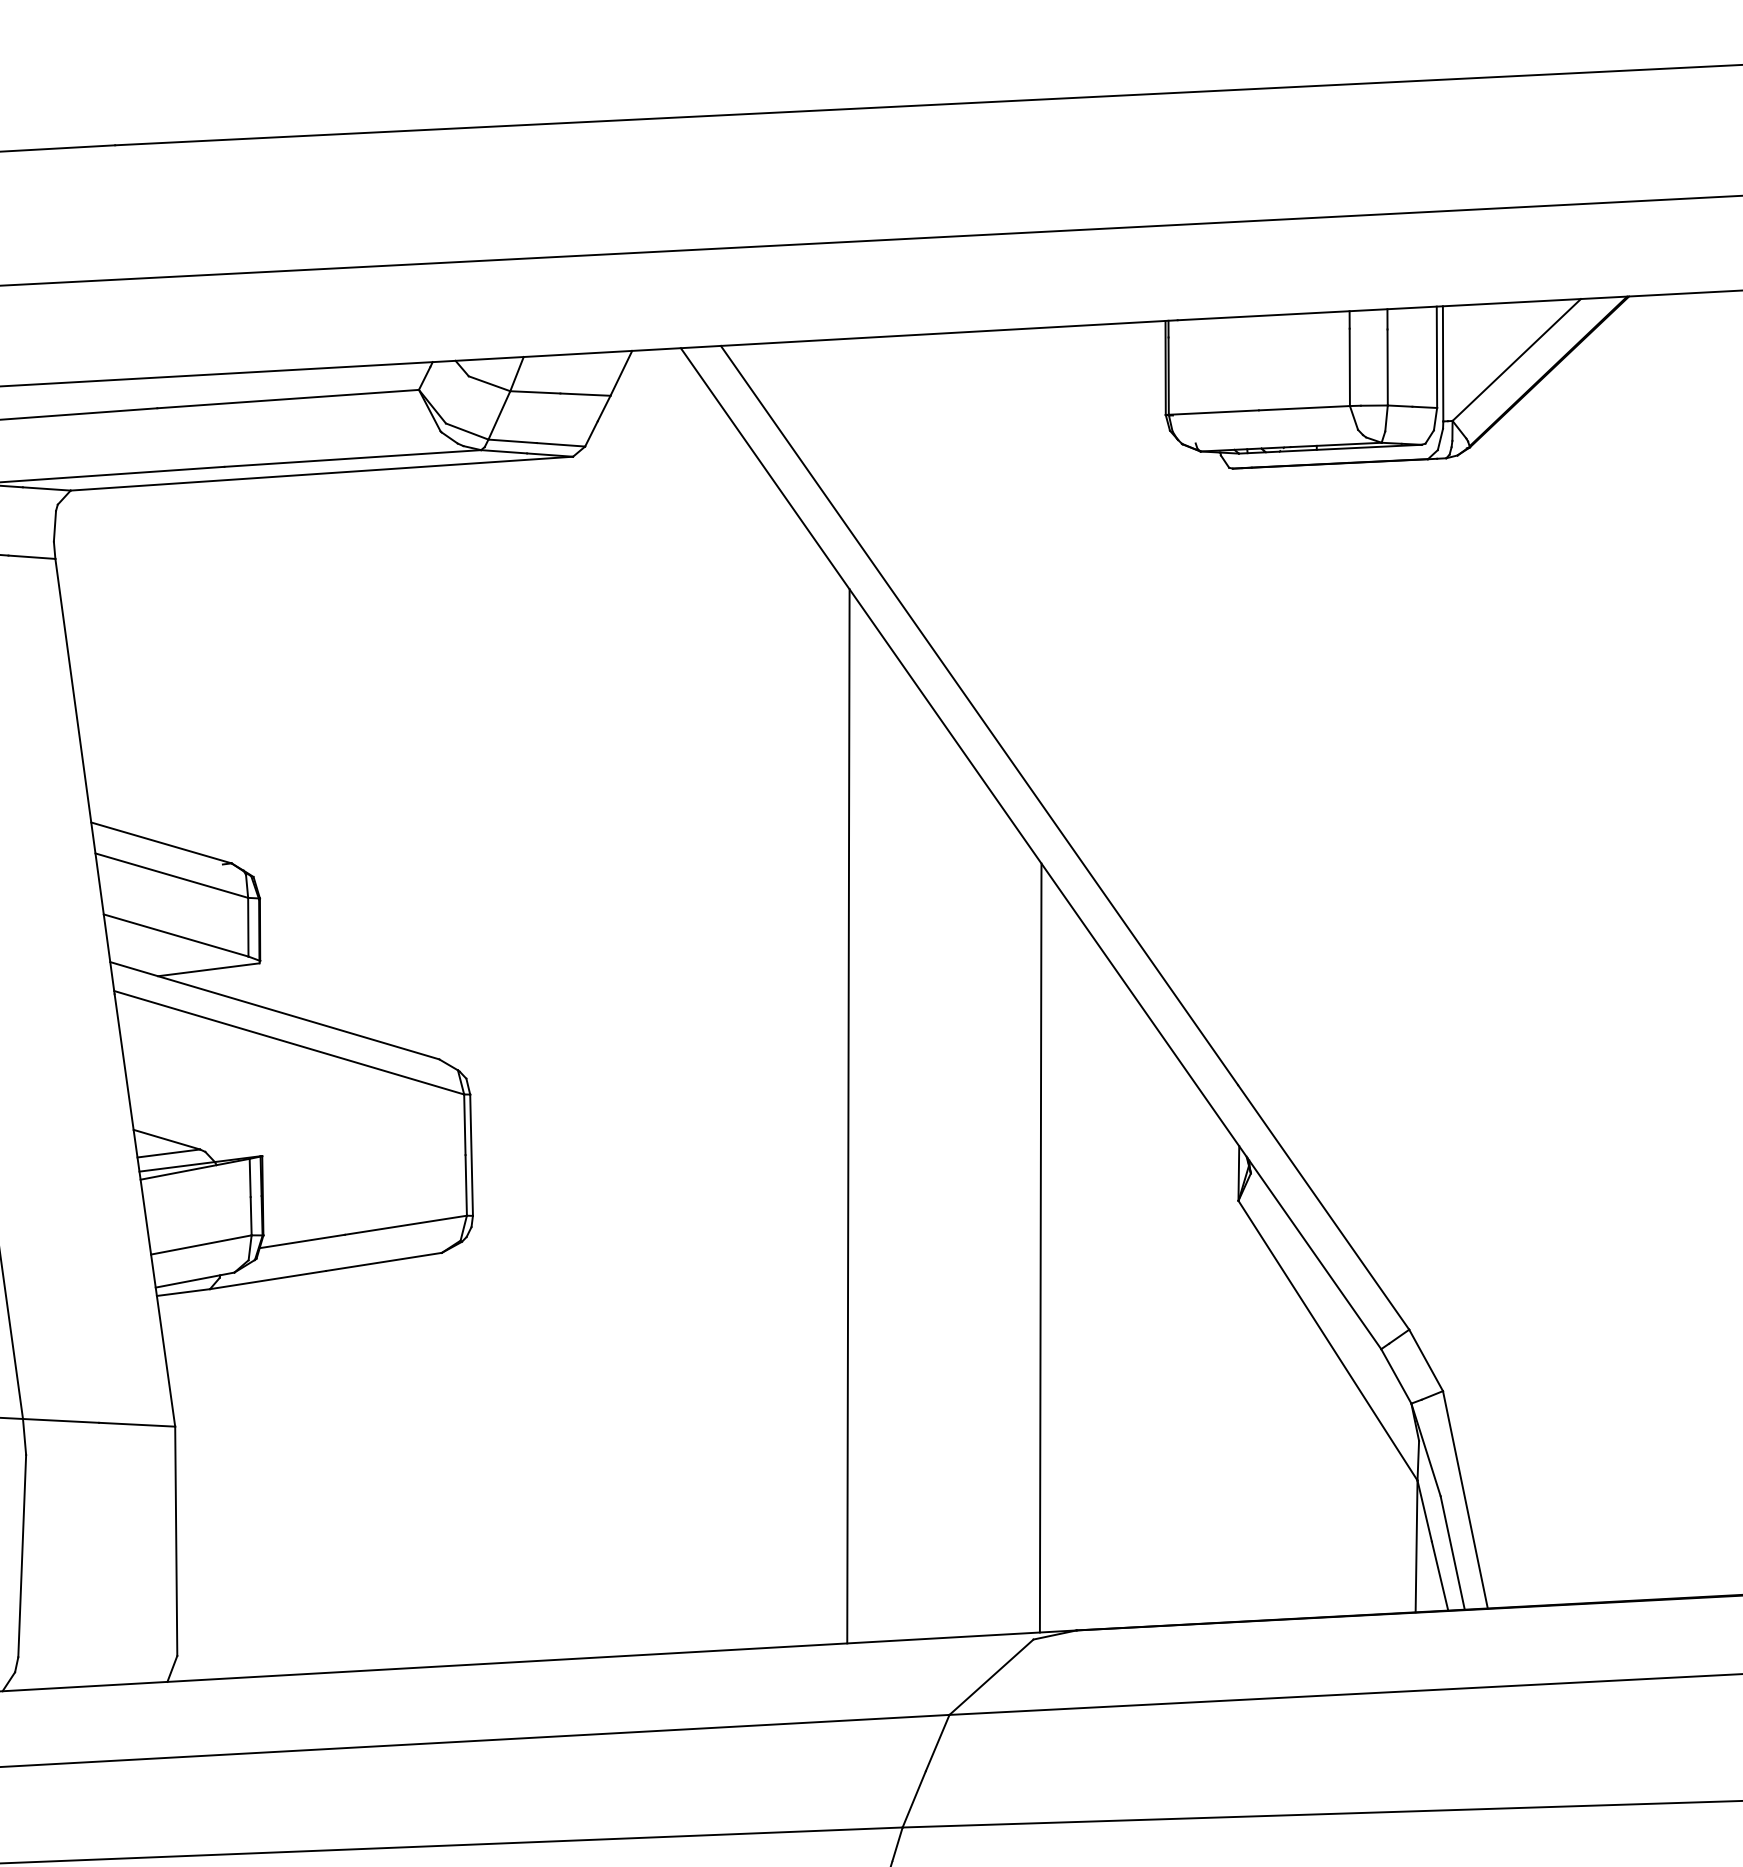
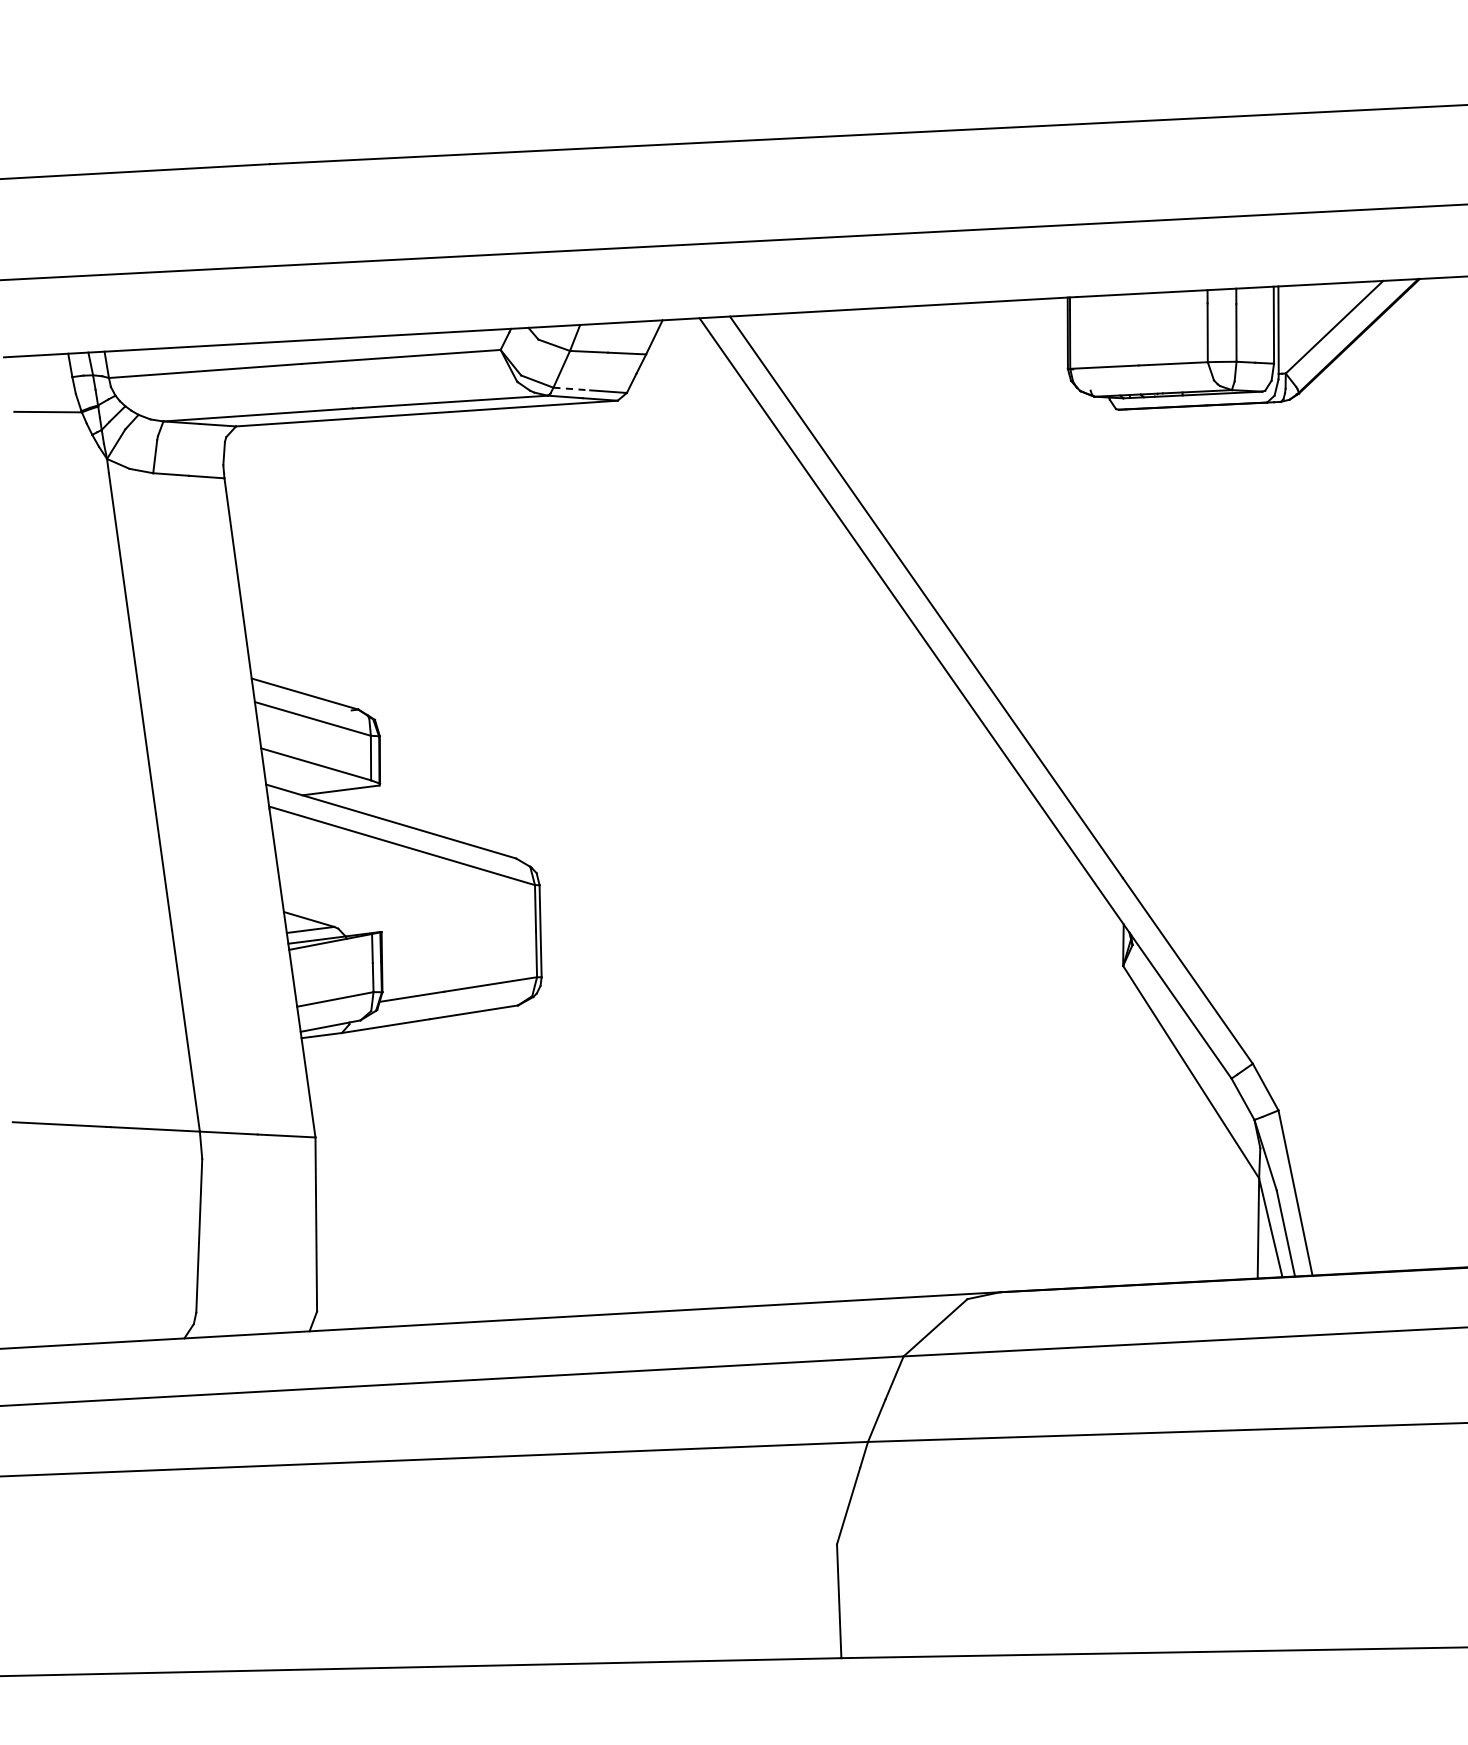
line: (513, 441) -> (572, 389), solid -> dashed
line: (847, 1116) -> (826, 901), removed
line: (1040, 1247) -> (972, 1001), removed

